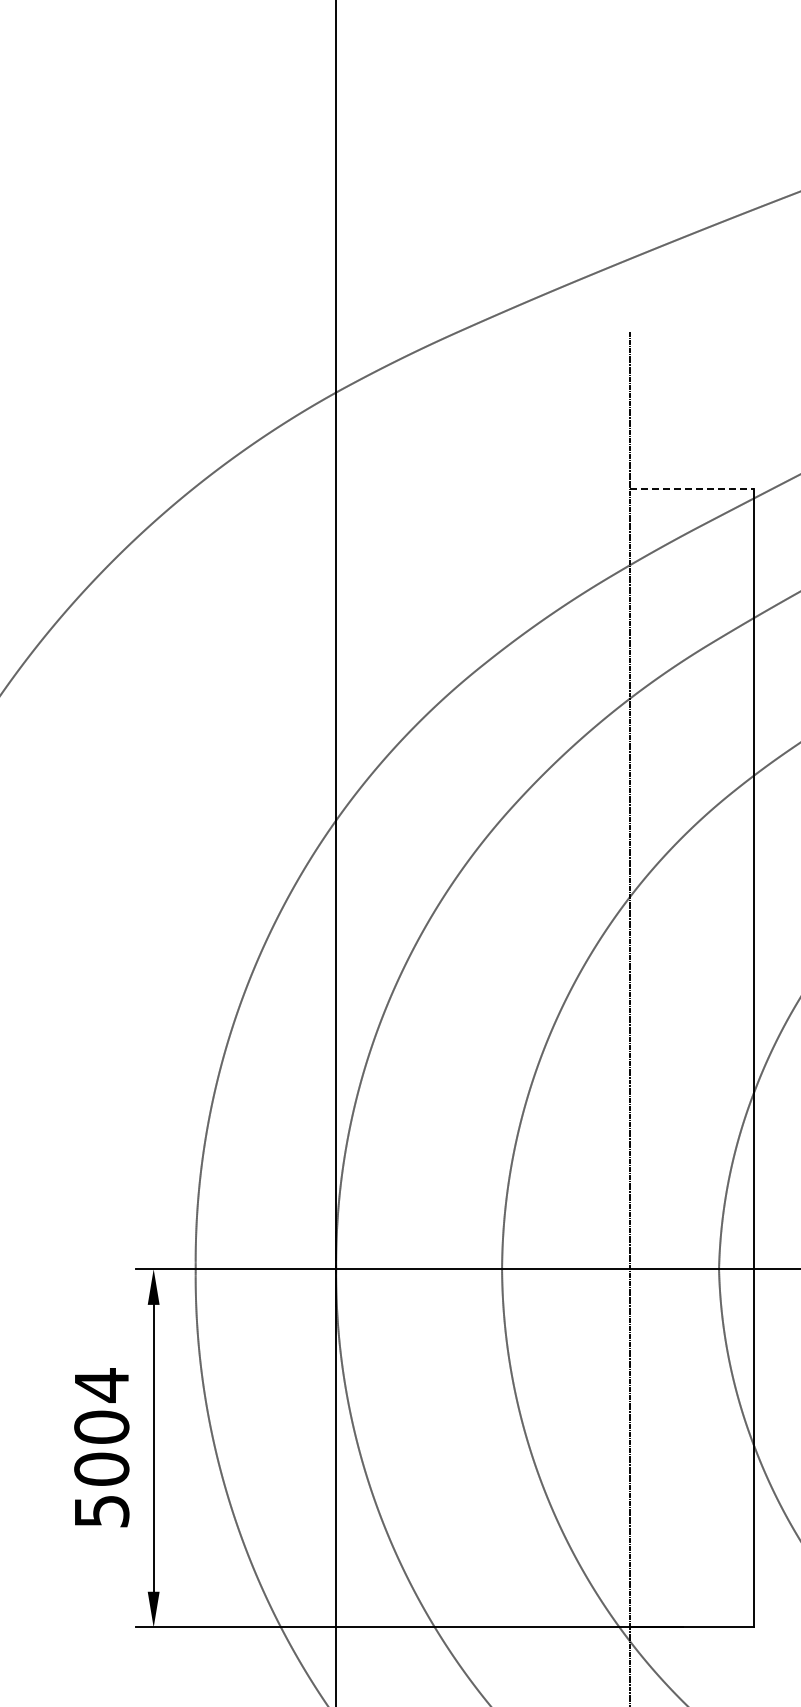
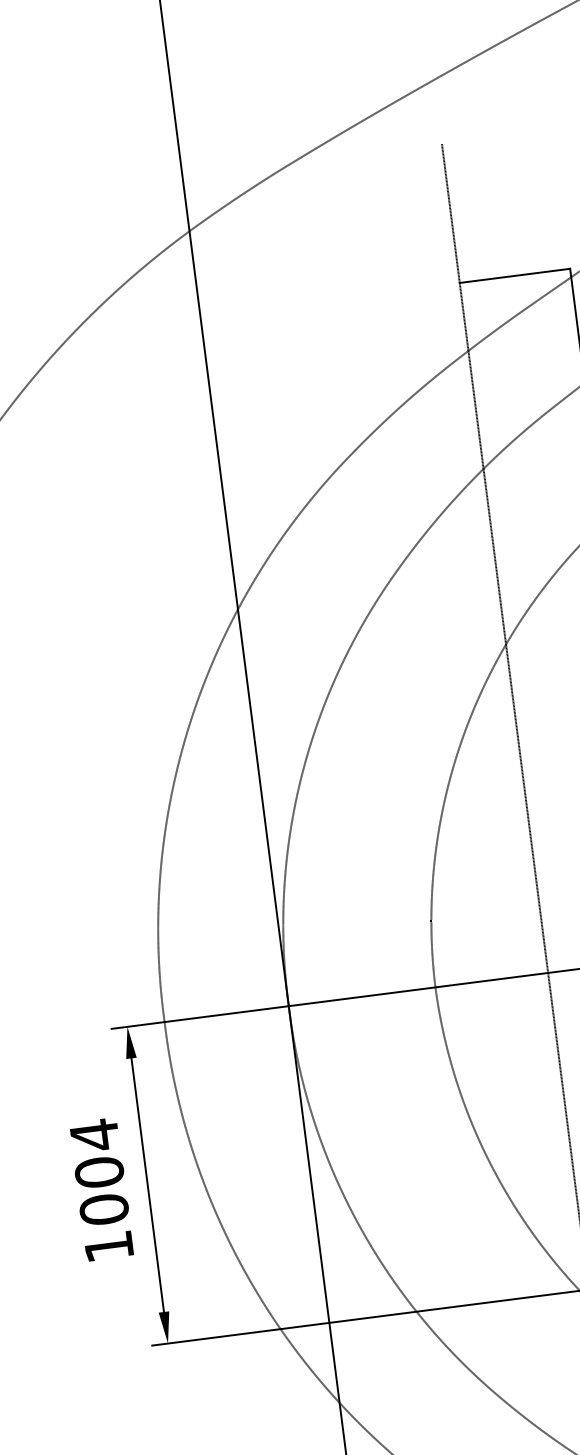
line: (692, 488) -> (515, 275), dashed -> solid
text: (102, 1511) -> (109, 1246), 5004 -> 1004

